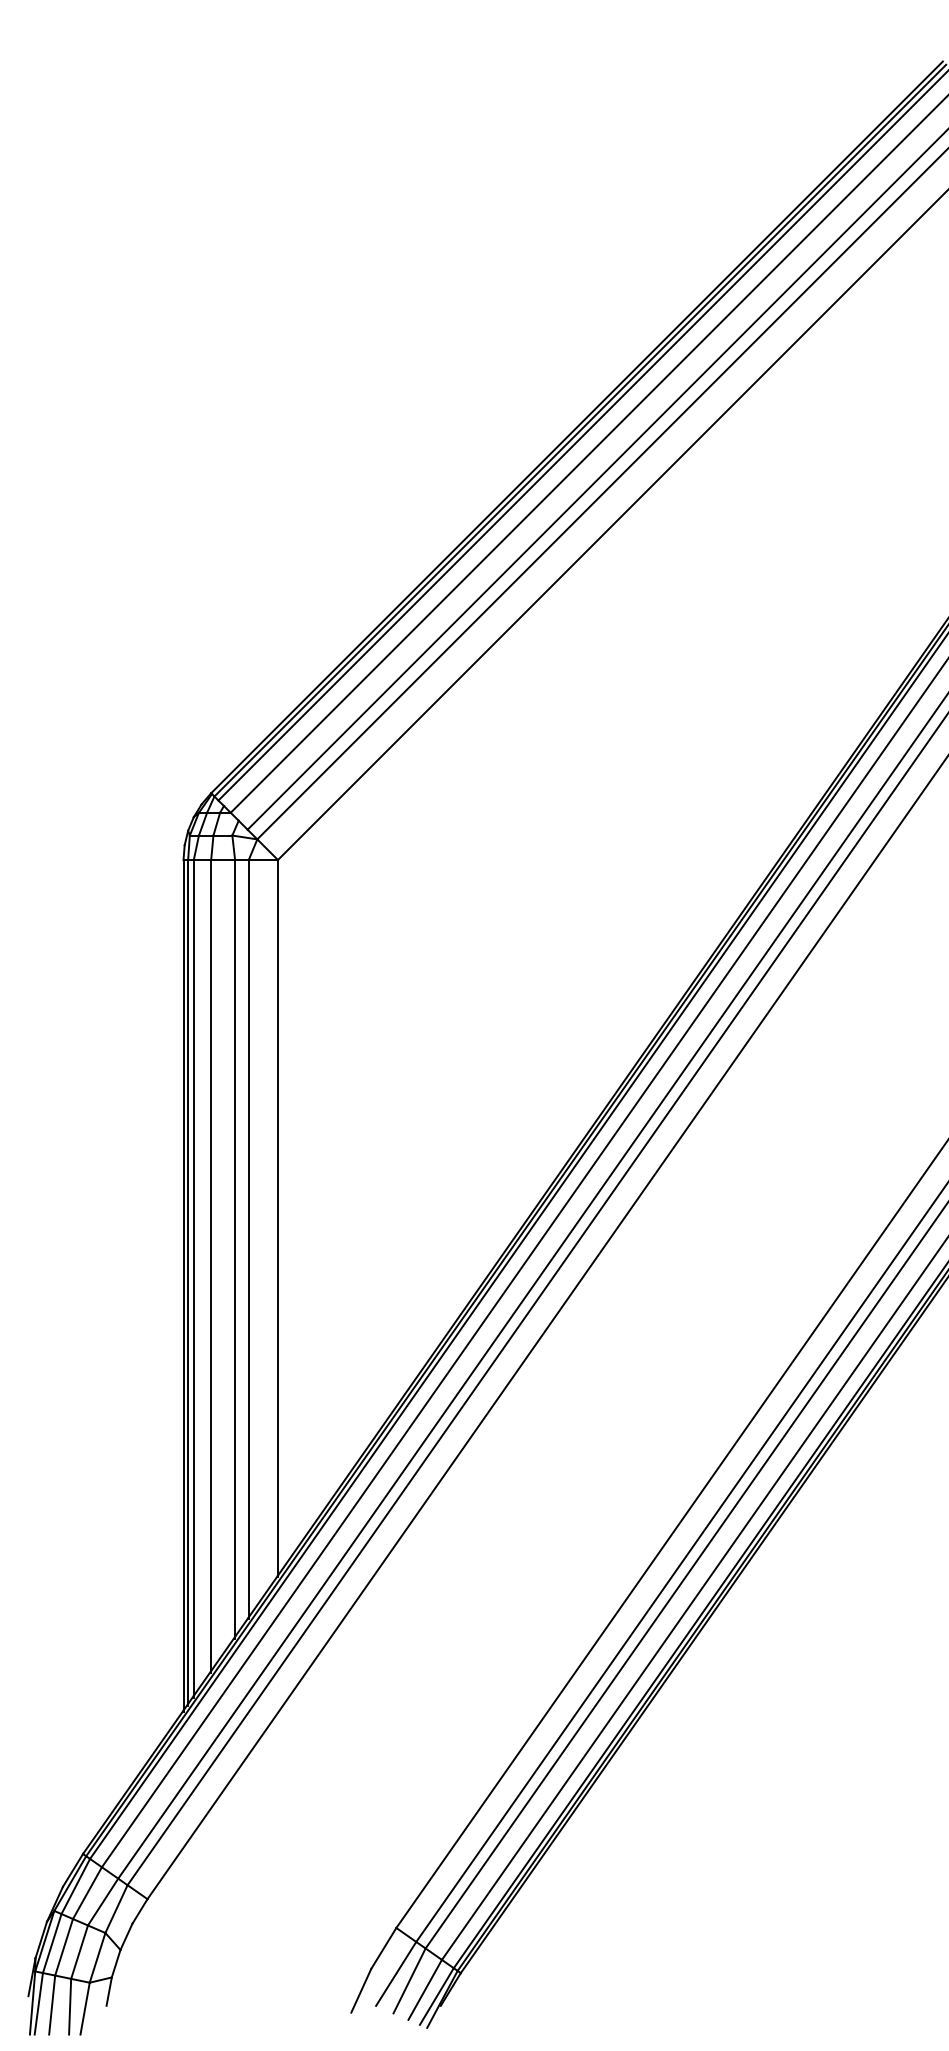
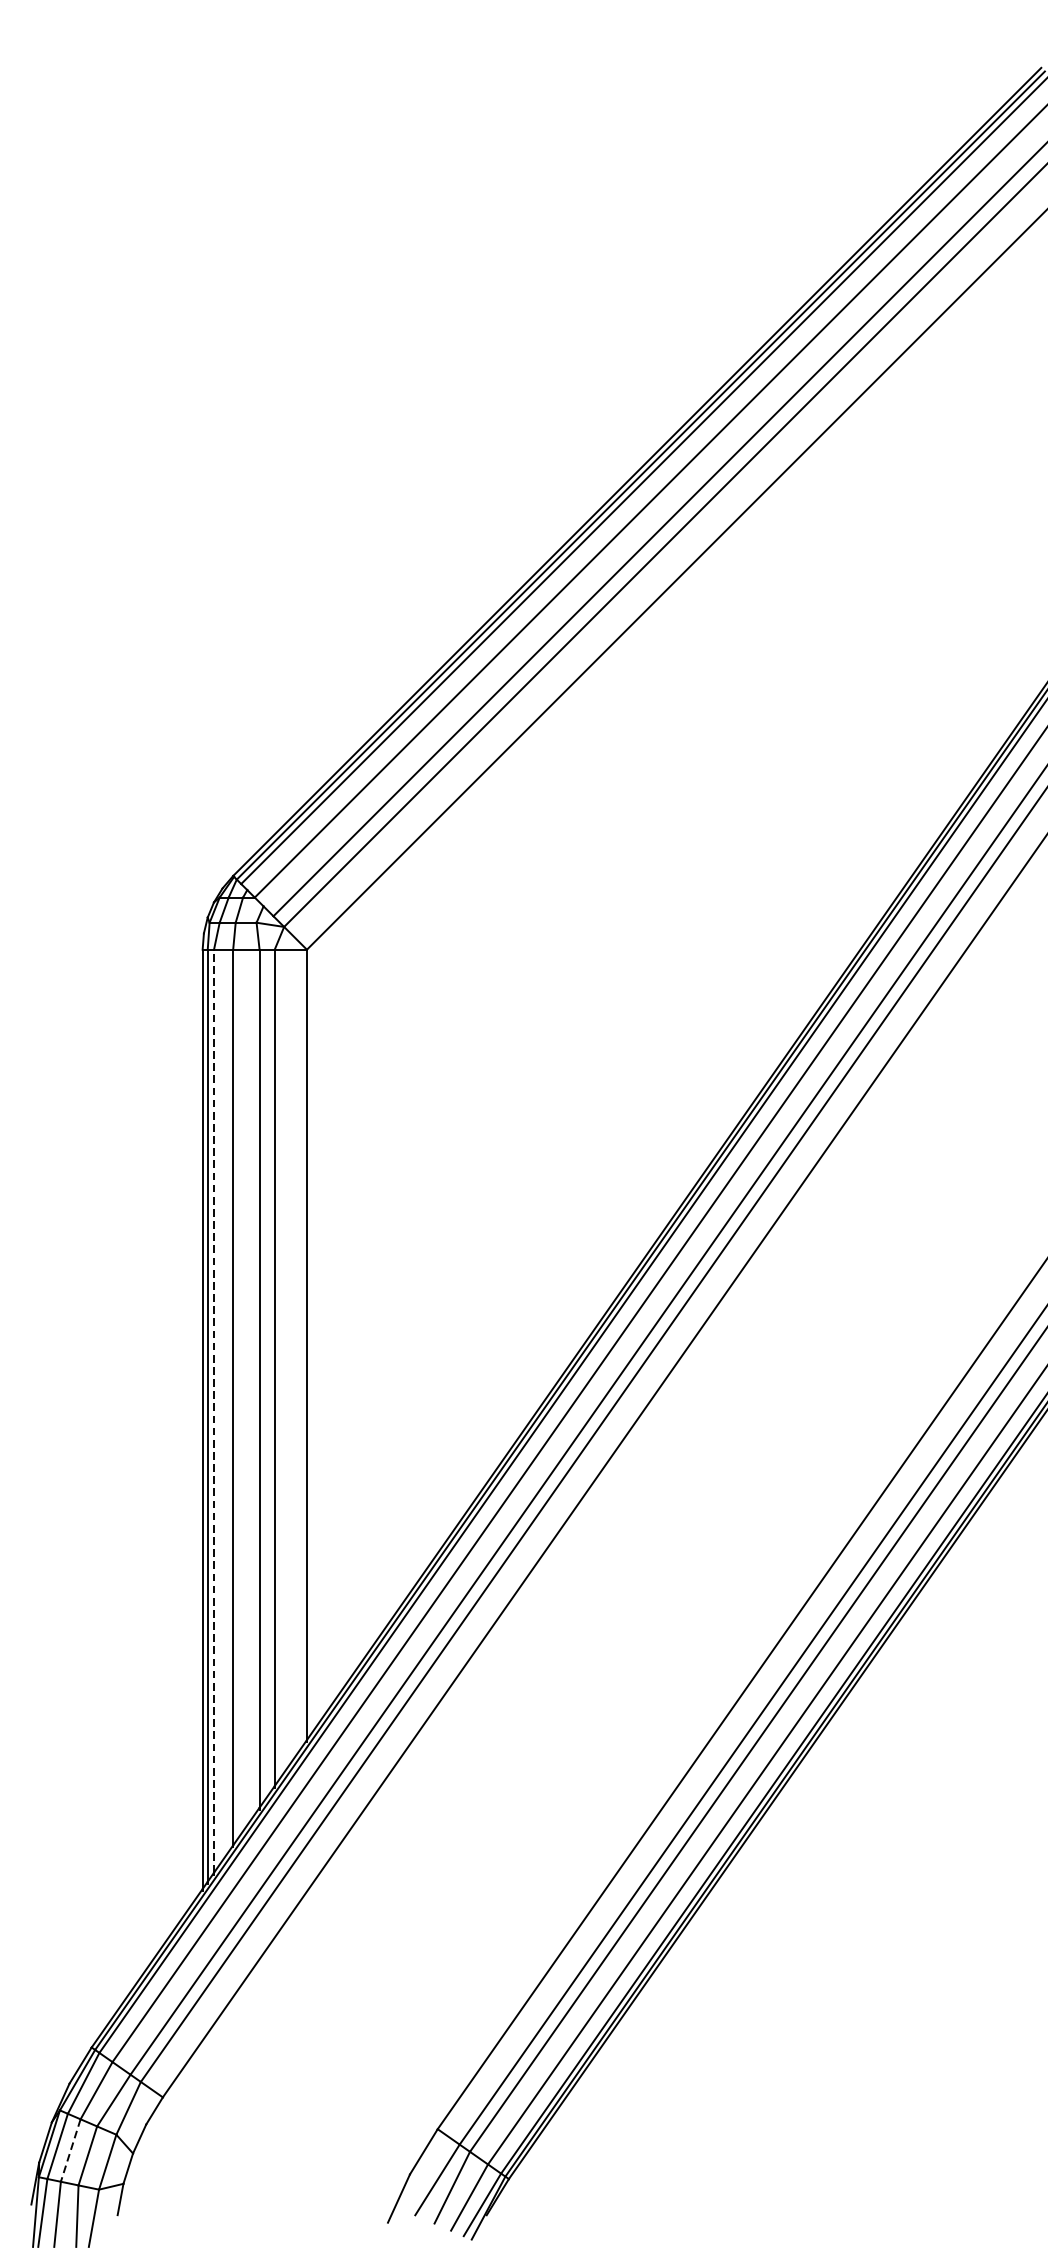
line: (193, 1277) -> (213, 1410), solid -> dashed
line: (64, 1947) -> (71, 2150), solid -> dashed

